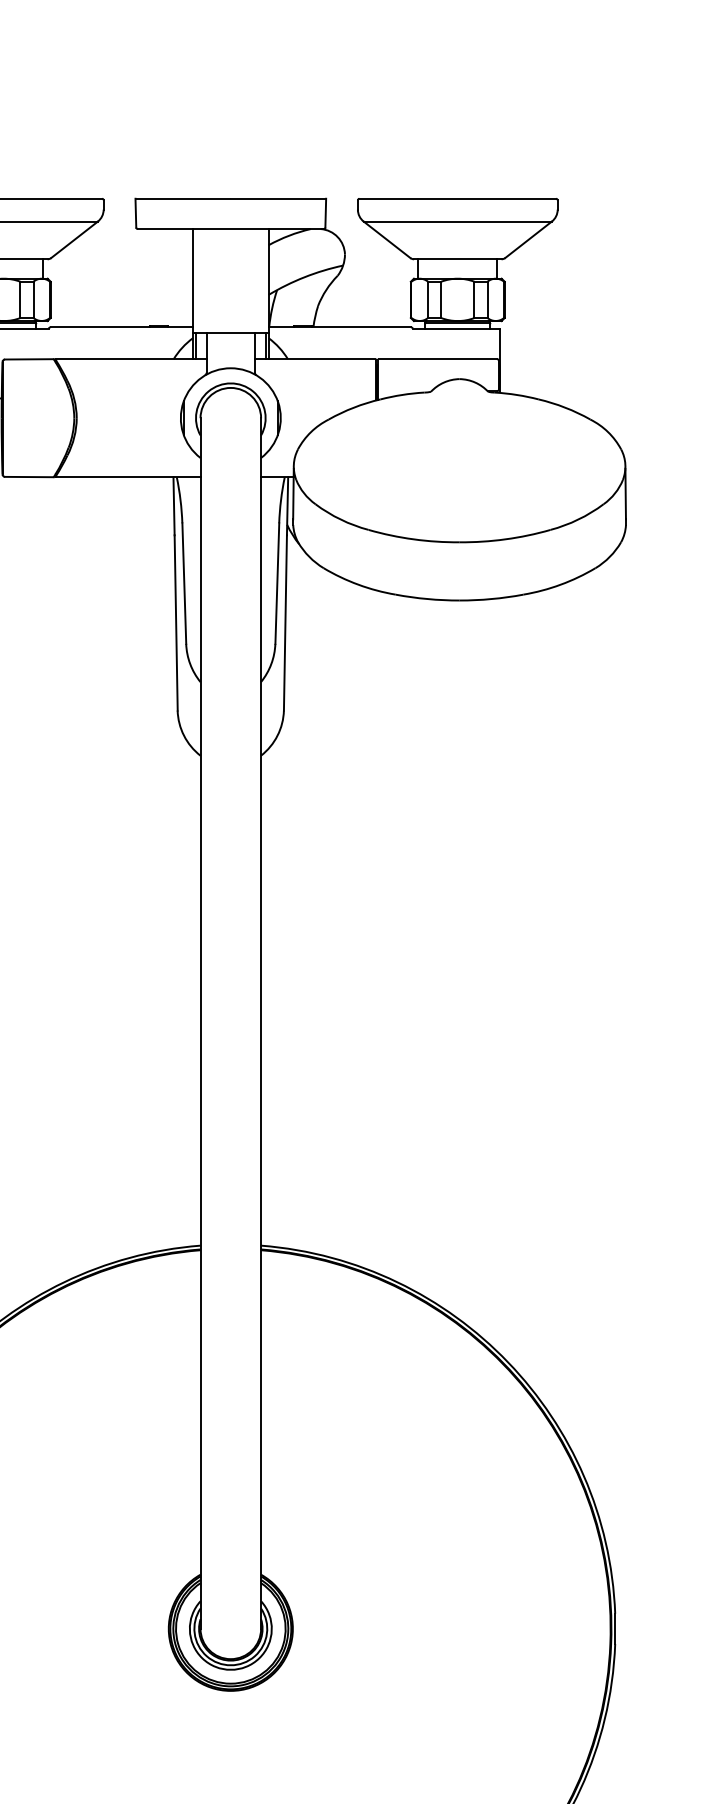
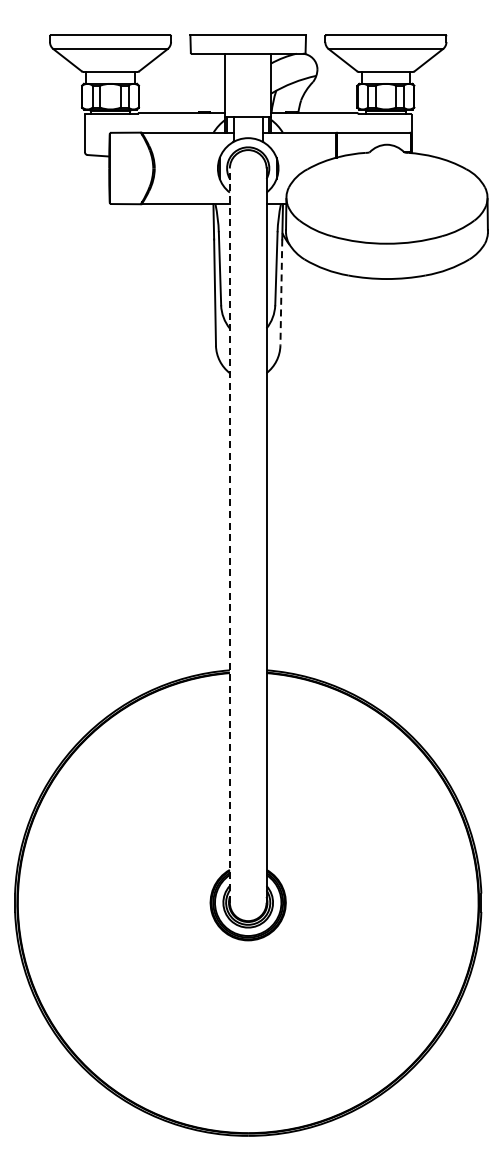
line: (285, 624) -> (281, 293), solid -> dashed
line: (199, 1023) -> (229, 535), solid -> dashed

